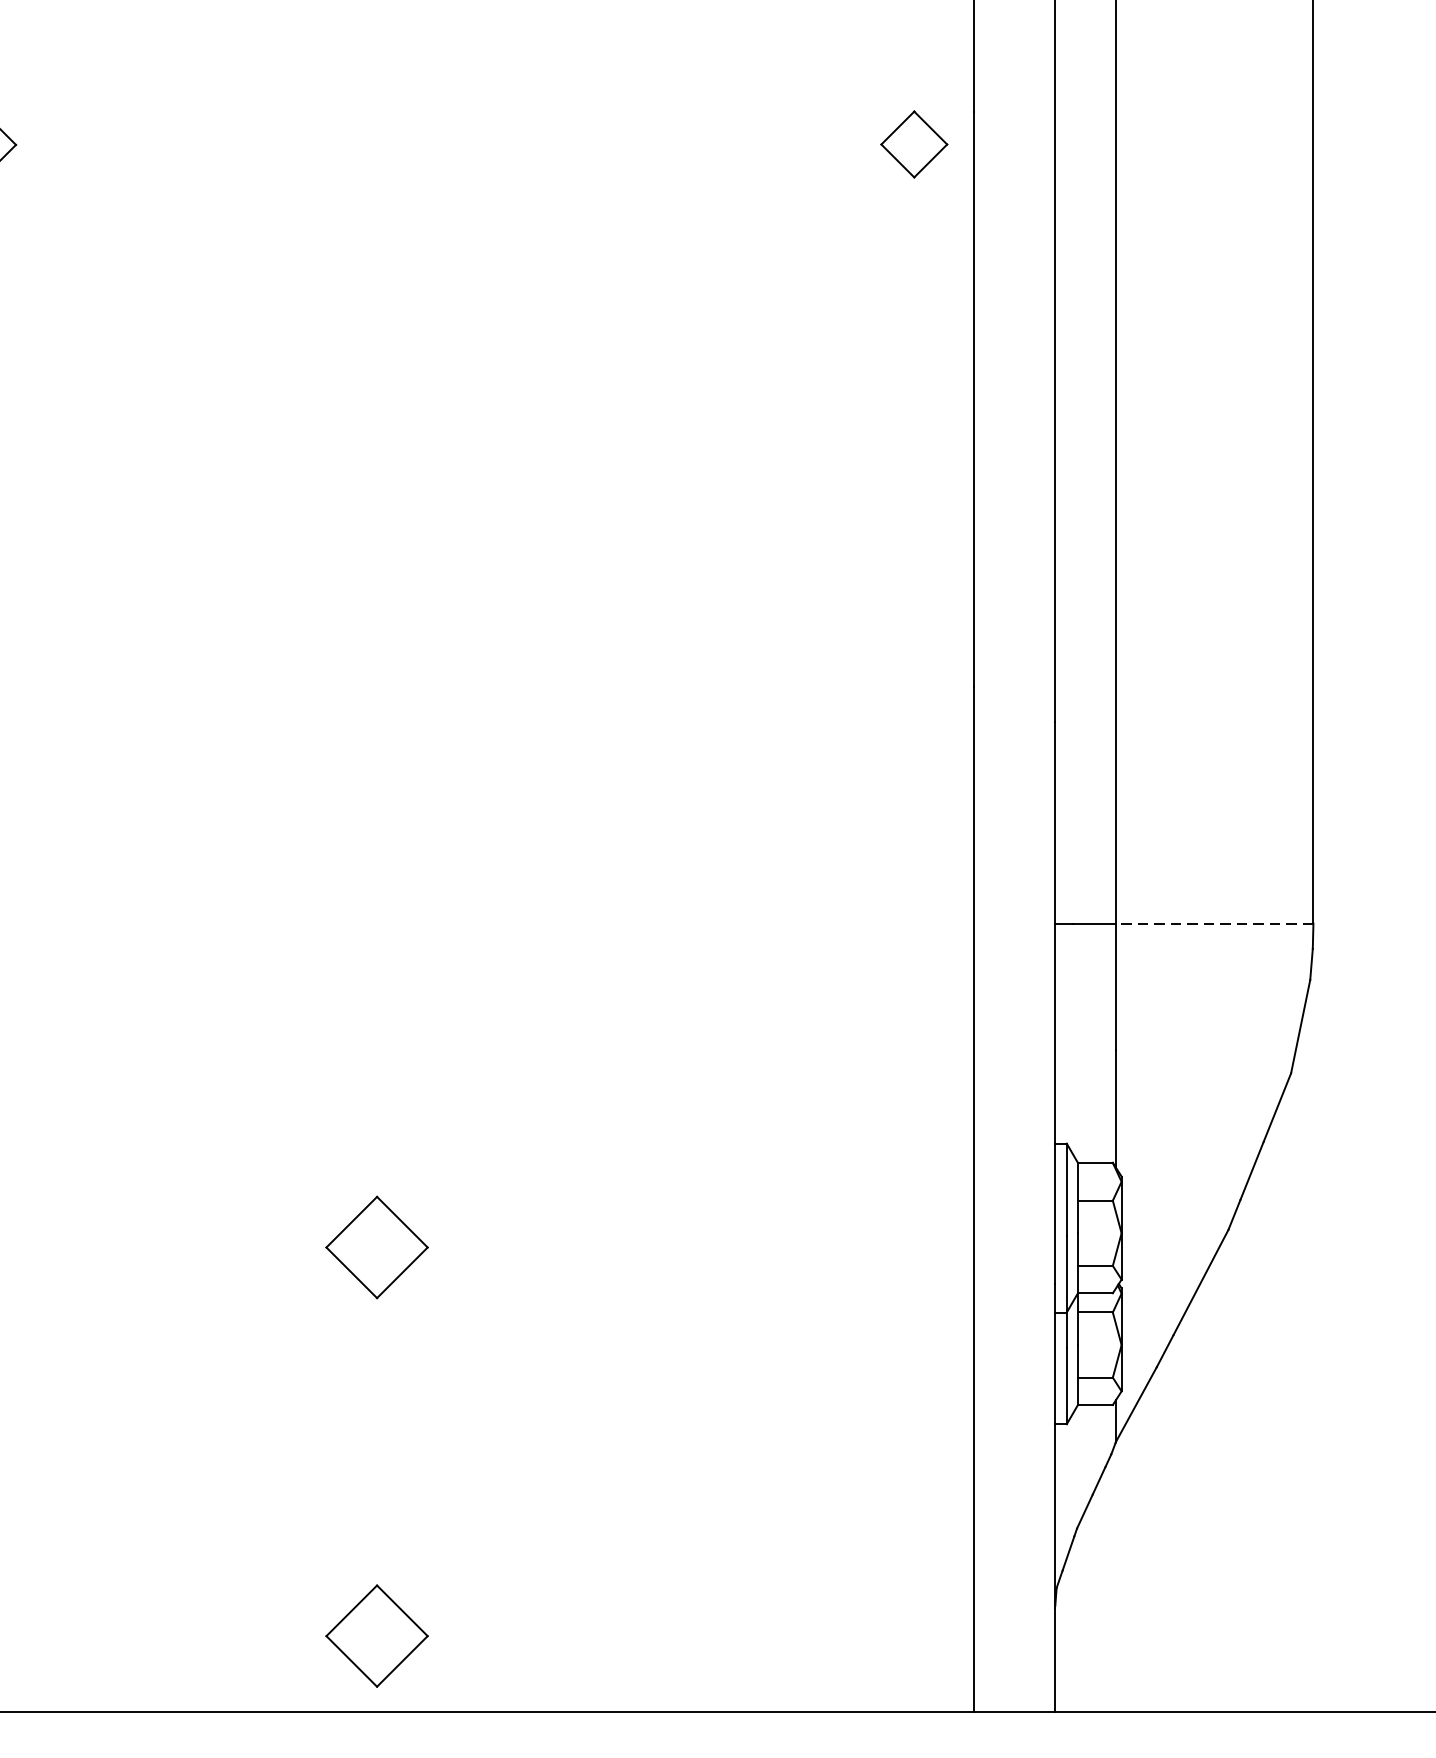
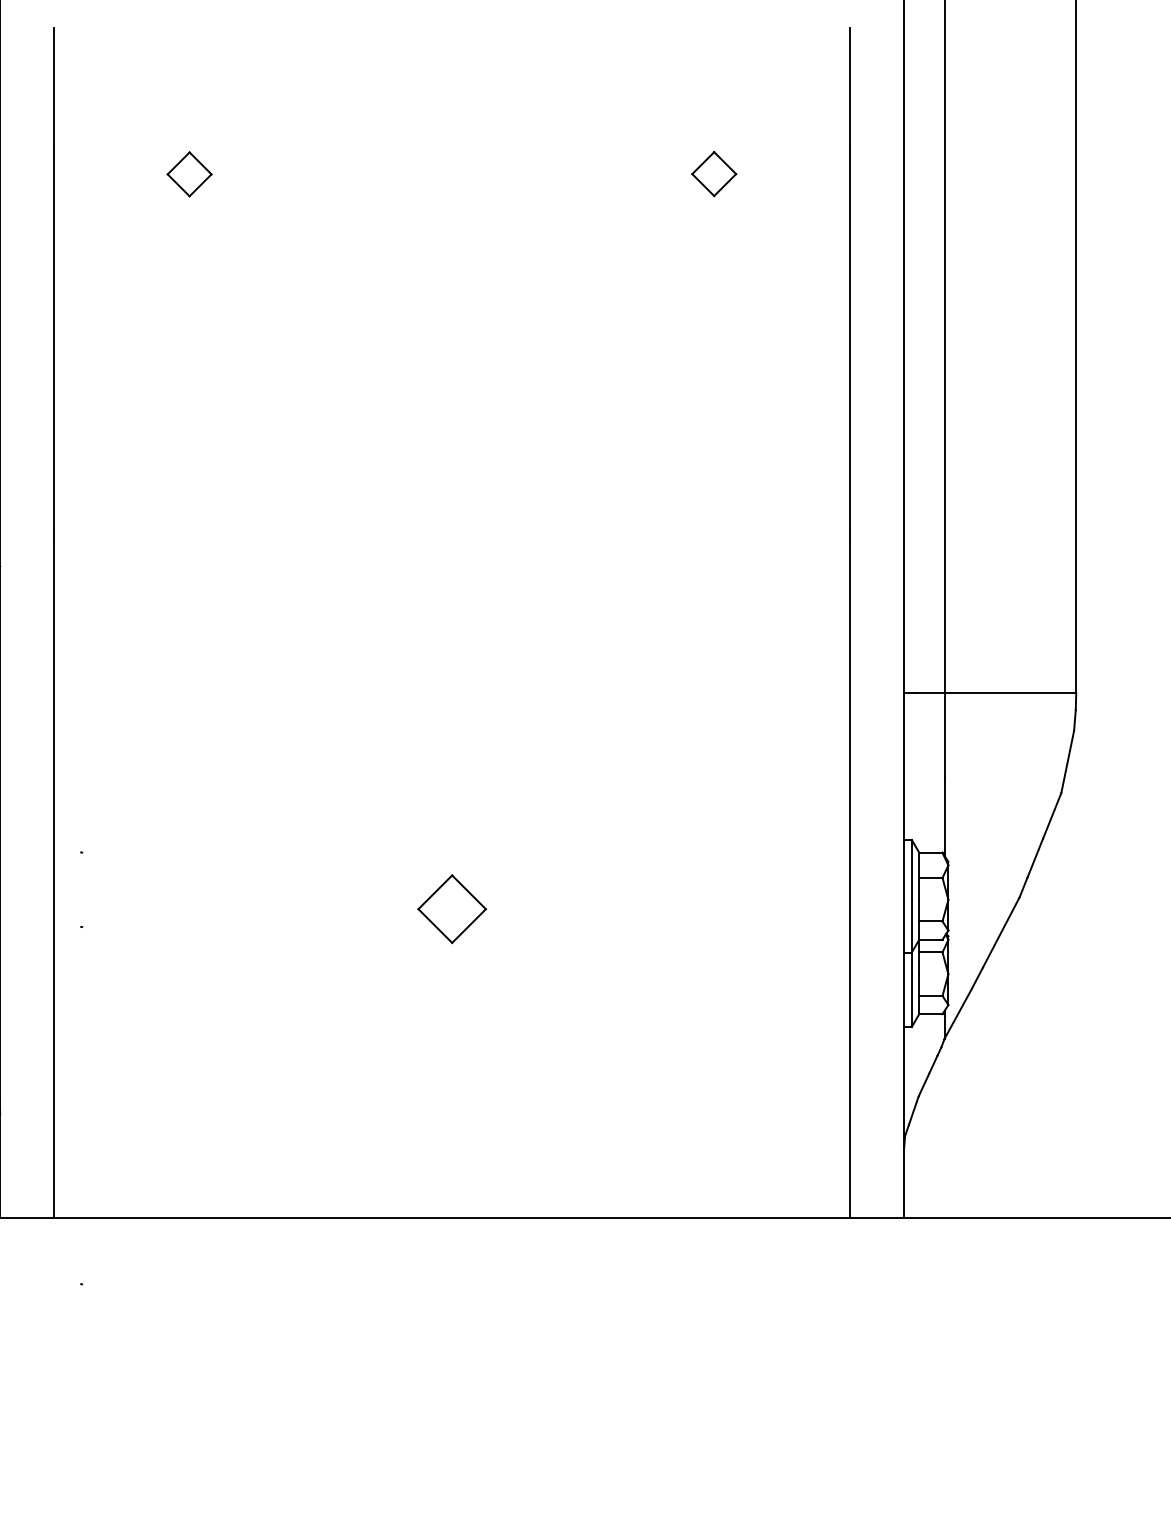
part: (914, 145) -> (714, 174), moved
line: (1214, 923) -> (1010, 693), dashed -> solid
part: (377, 1636) -> (452, 1168), removed

